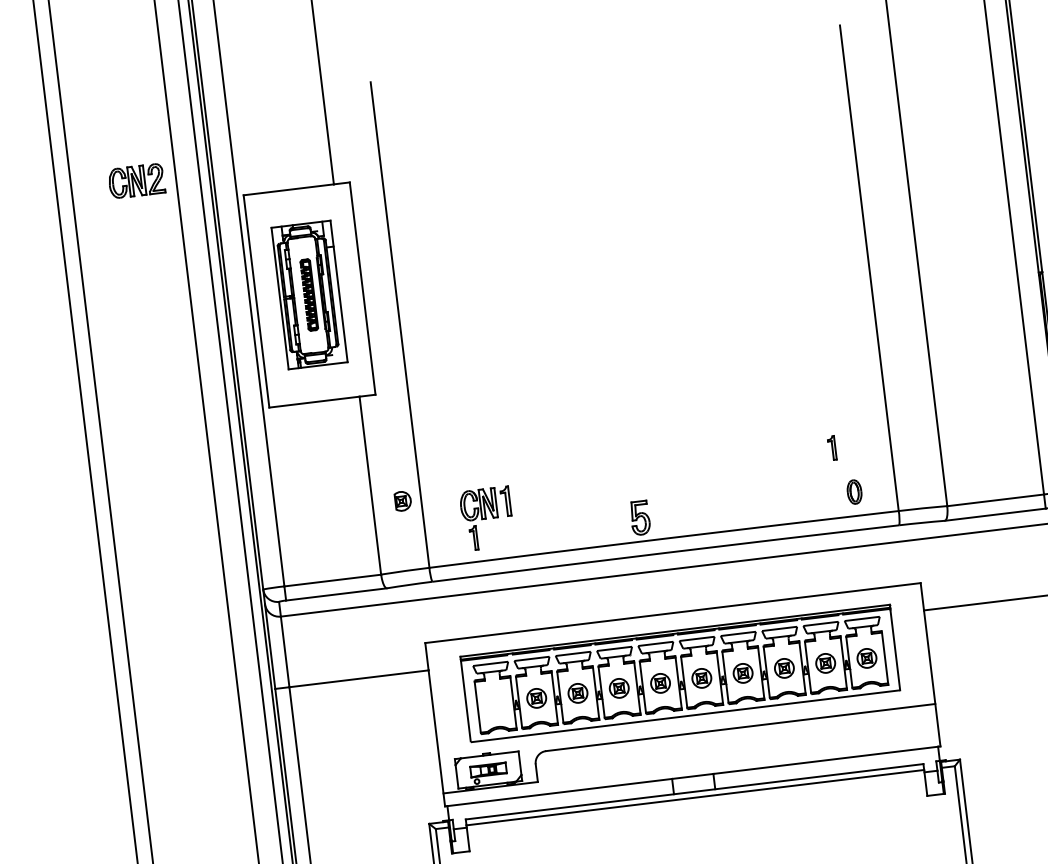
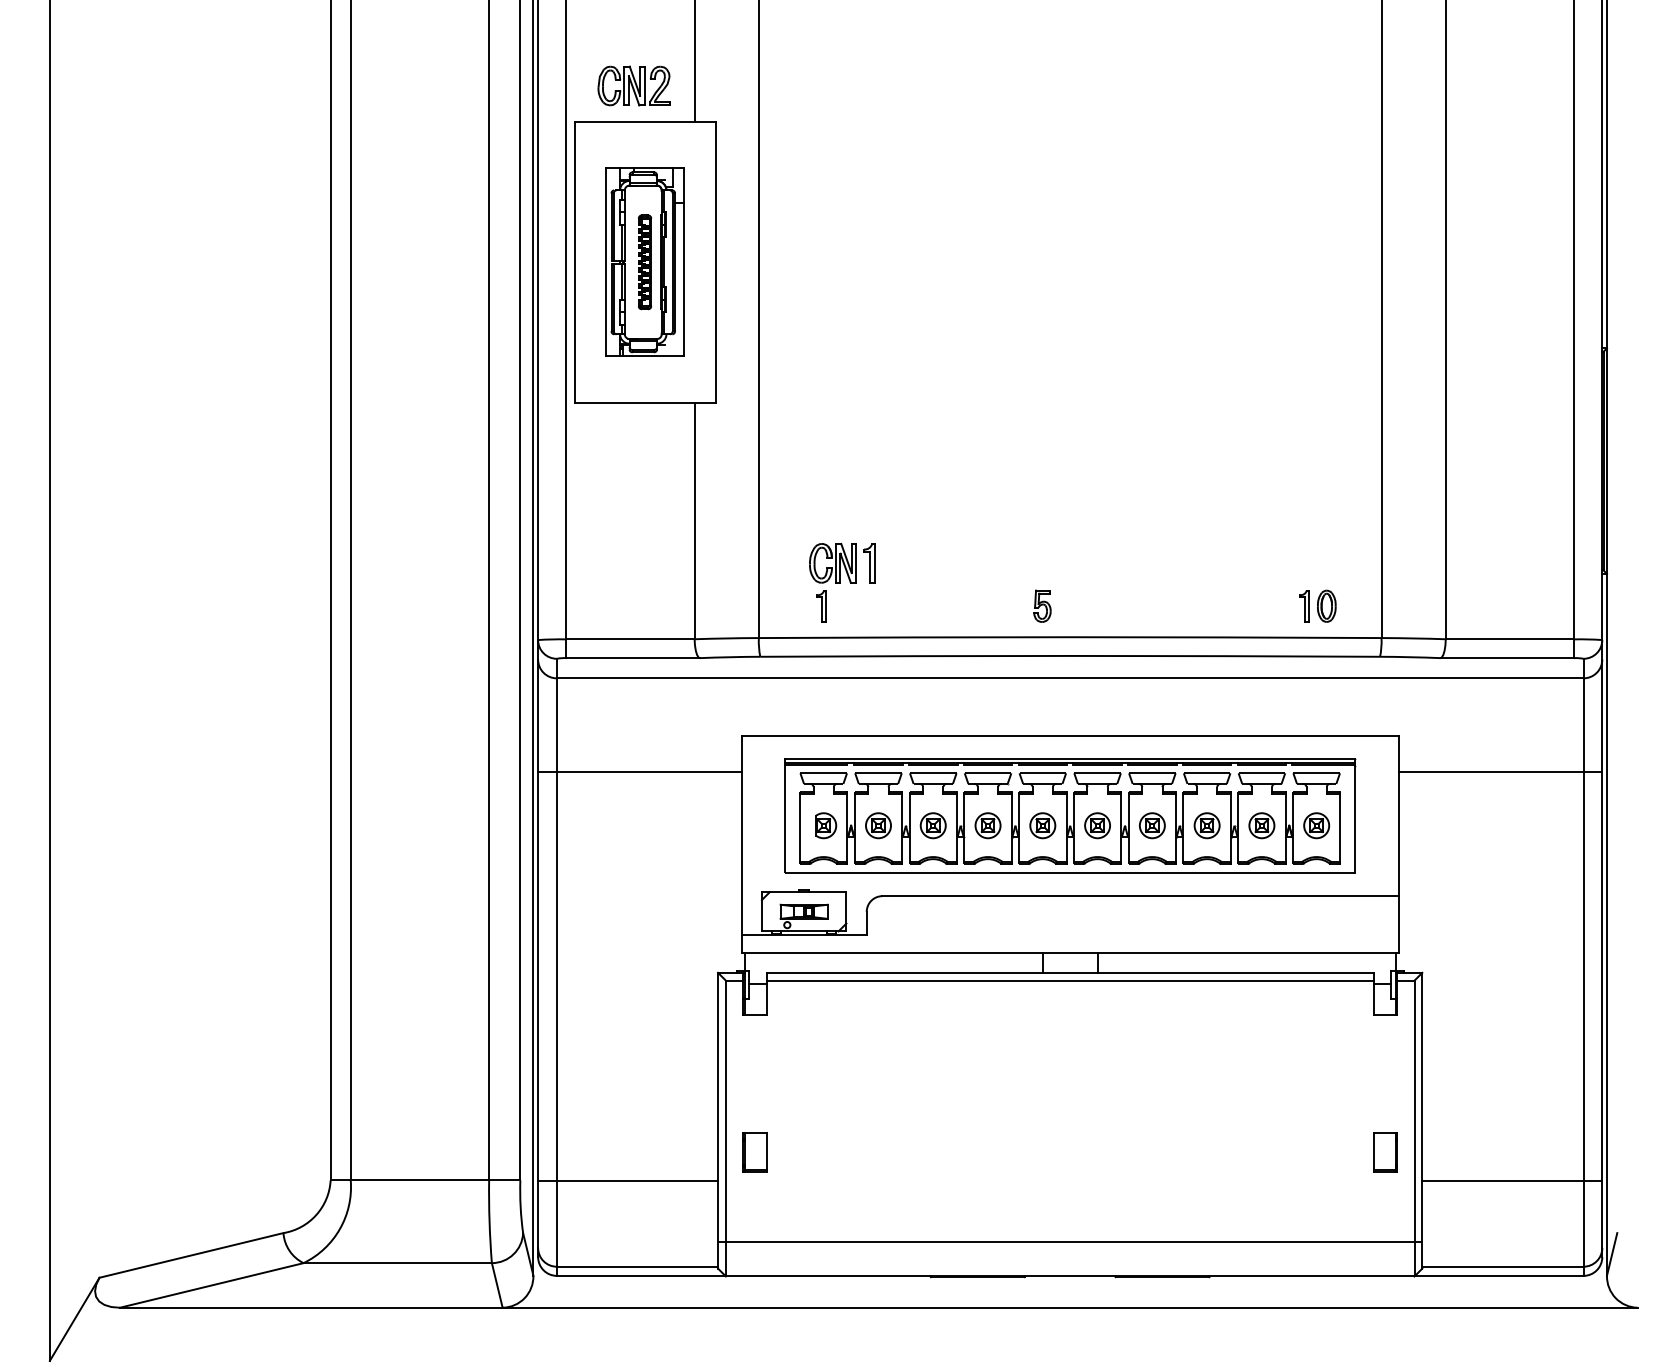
part: (136, 180) -> (633, 85), moved
part: (832, 448) -> (1304, 606), moved
part: (403, 500) -> (826, 825), moved
part: (640, 517) -> (1042, 605), size x0.71

